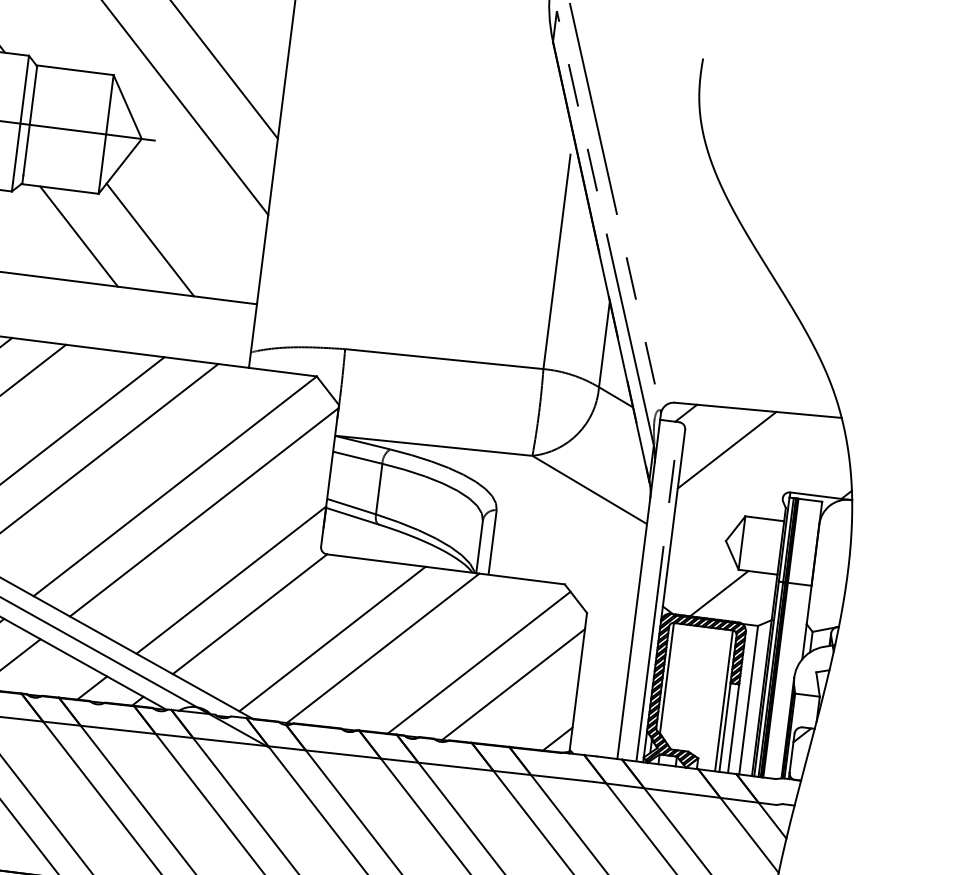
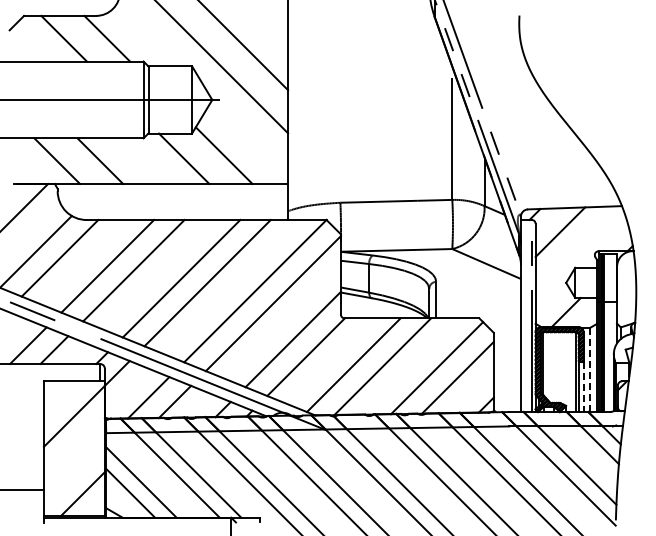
line: (749, 699) -> (590, 369), solid -> dashed
line: (733, 729) -> (583, 387), solid -> dashed

